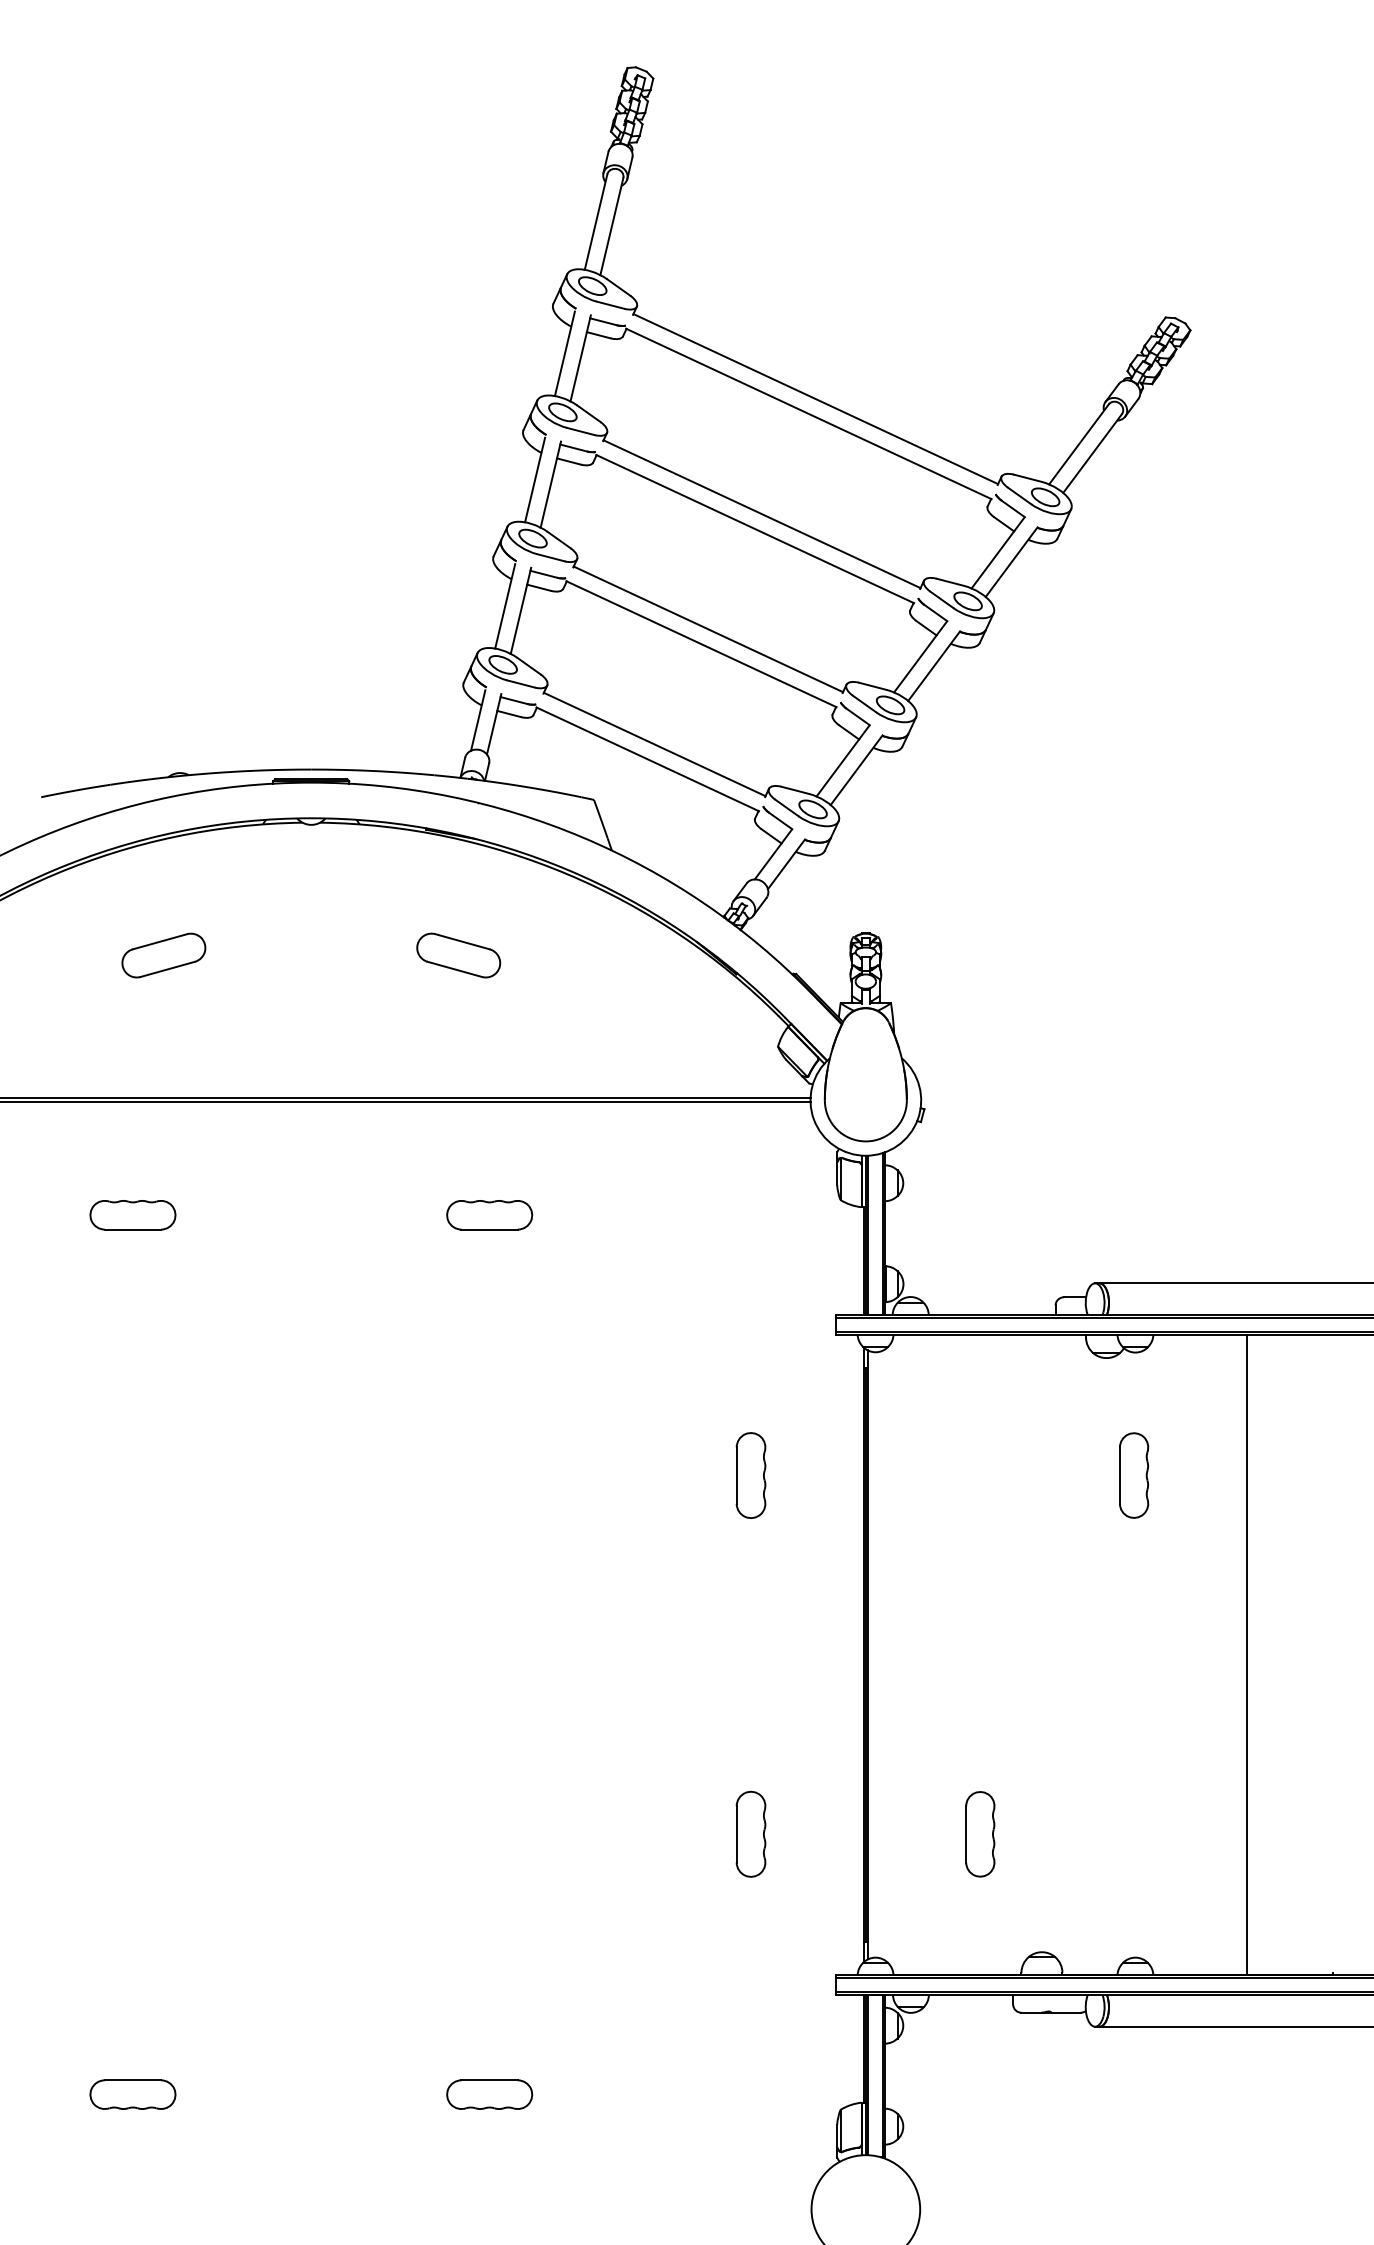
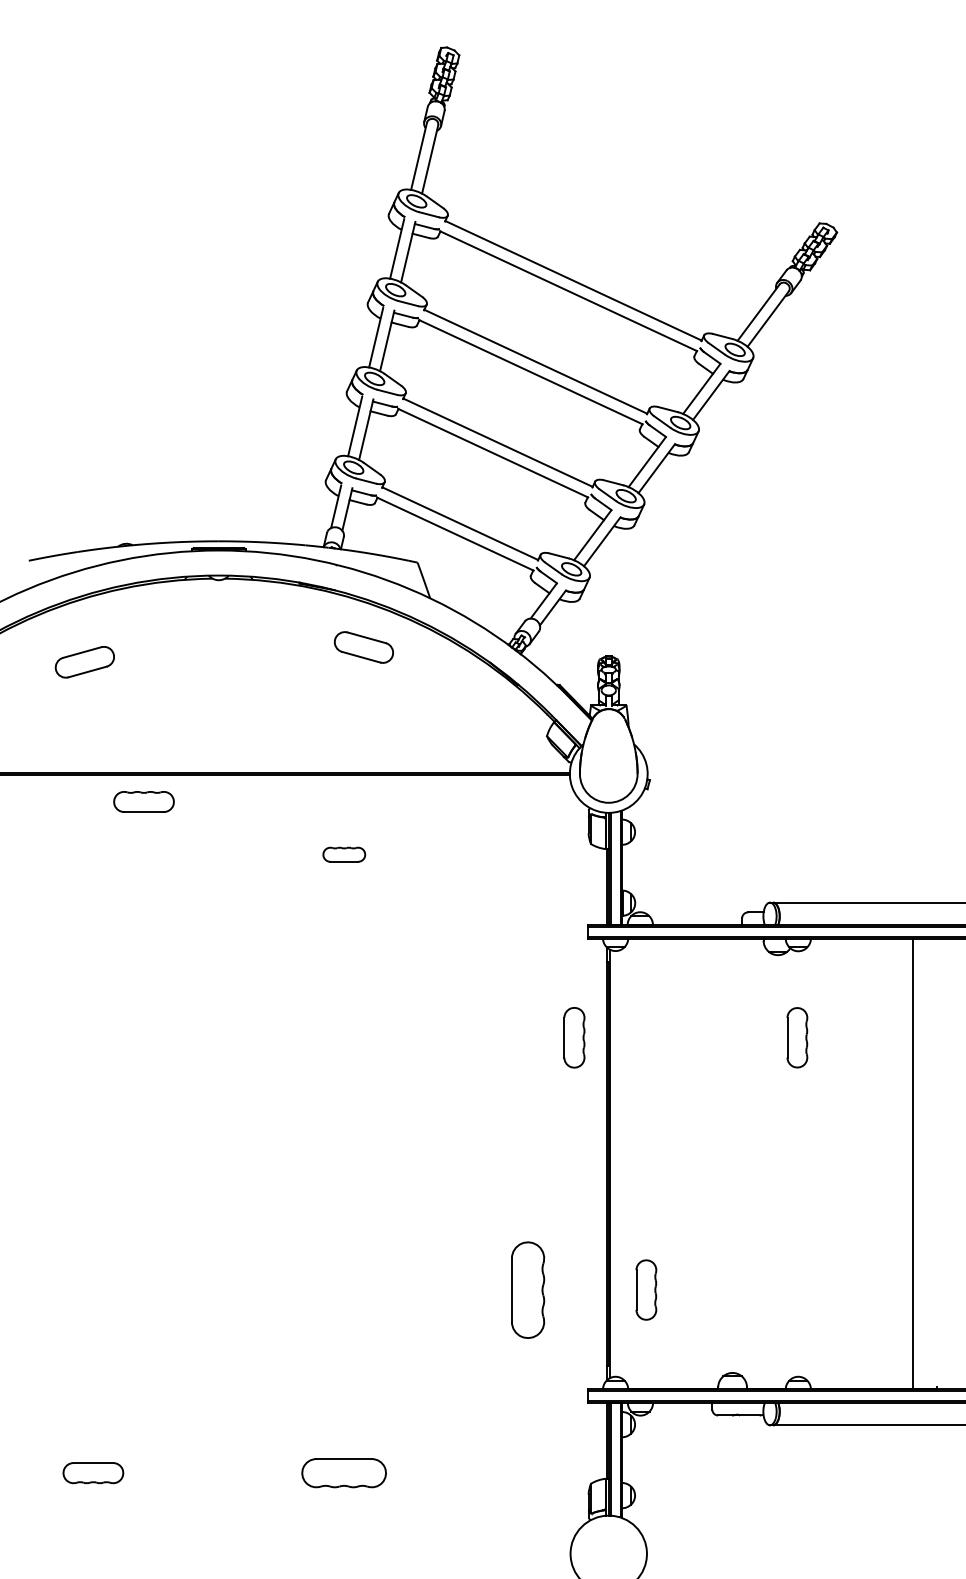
part: (163, 955) -> (84, 662), moved
part: (458, 955) -> (363, 647), moved
part: (132, 1215) -> (143, 802), moved
part: (489, 1215) -> (344, 854), size x0.7
part: (750, 1475) -> (574, 1037), moved
line: (1246, 1654) -> (912, 1163), moved
part: (750, 1833) -> (527, 1289), size x1.6
part: (980, 1834) -> (646, 1290), moved
part: (489, 2094) -> (344, 1473), size x1.4

